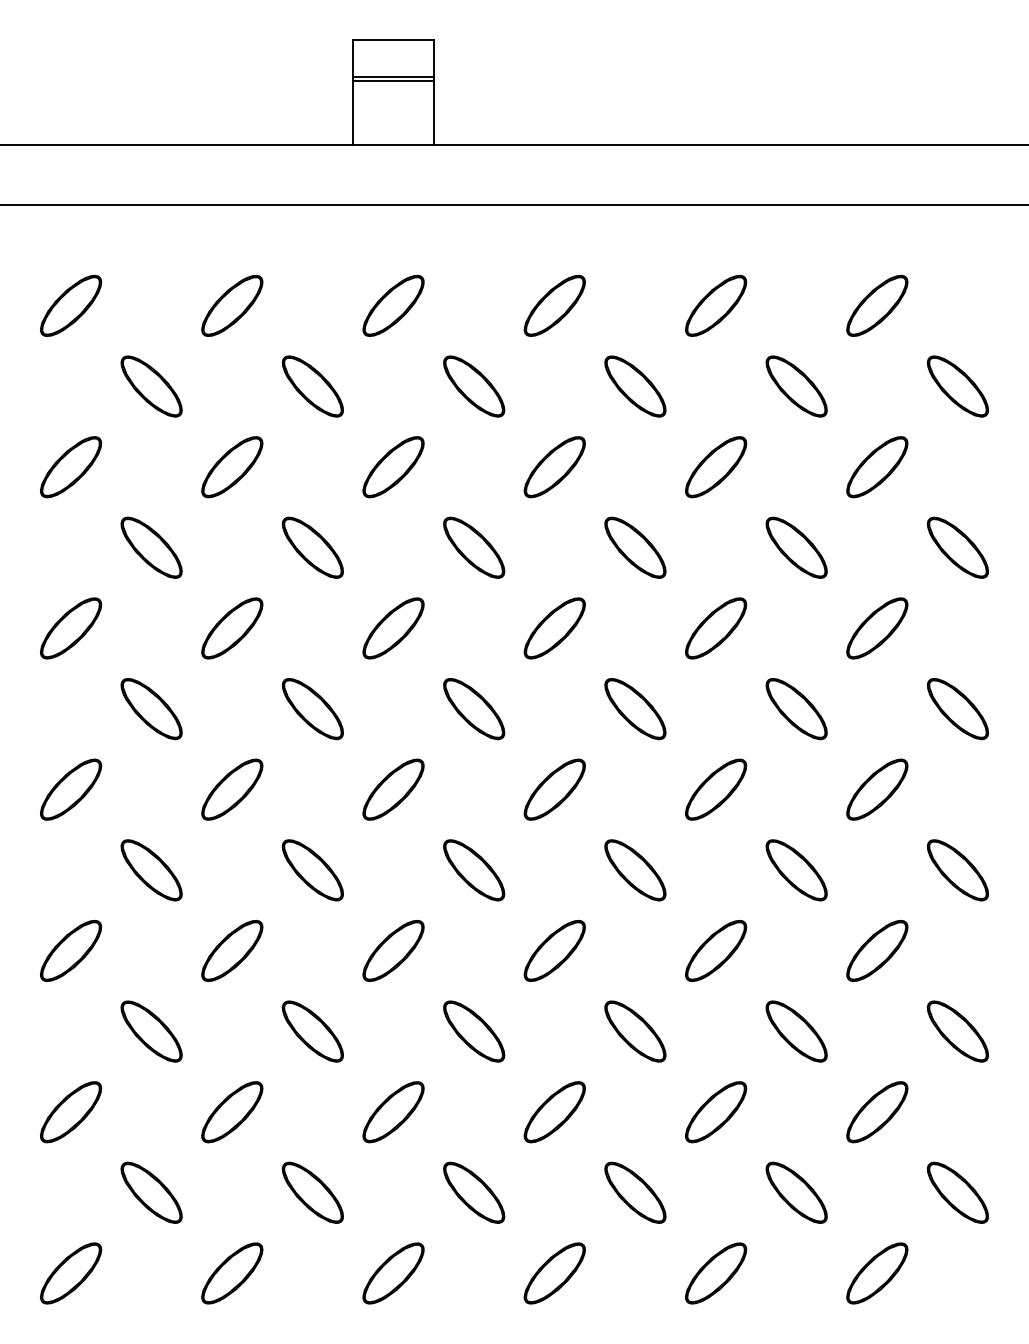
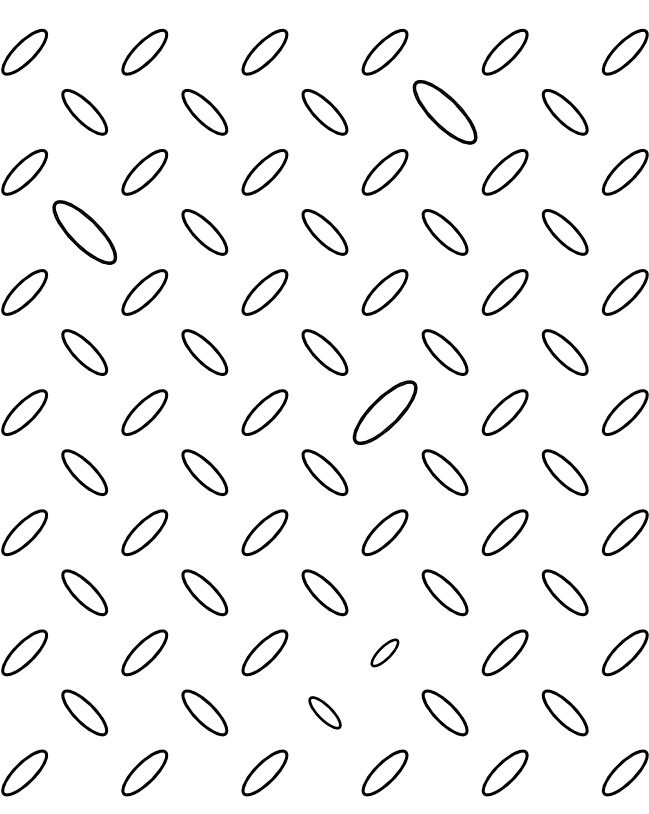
part: (635, 386) -> (445, 112), size x1.4
part: (151, 547) -> (84, 232), size x1.4
part: (554, 789) -> (384, 412), size x1.4
part: (554, 1112) -> (384, 653), size x0.6
part: (474, 1192) -> (325, 712), size x0.7

